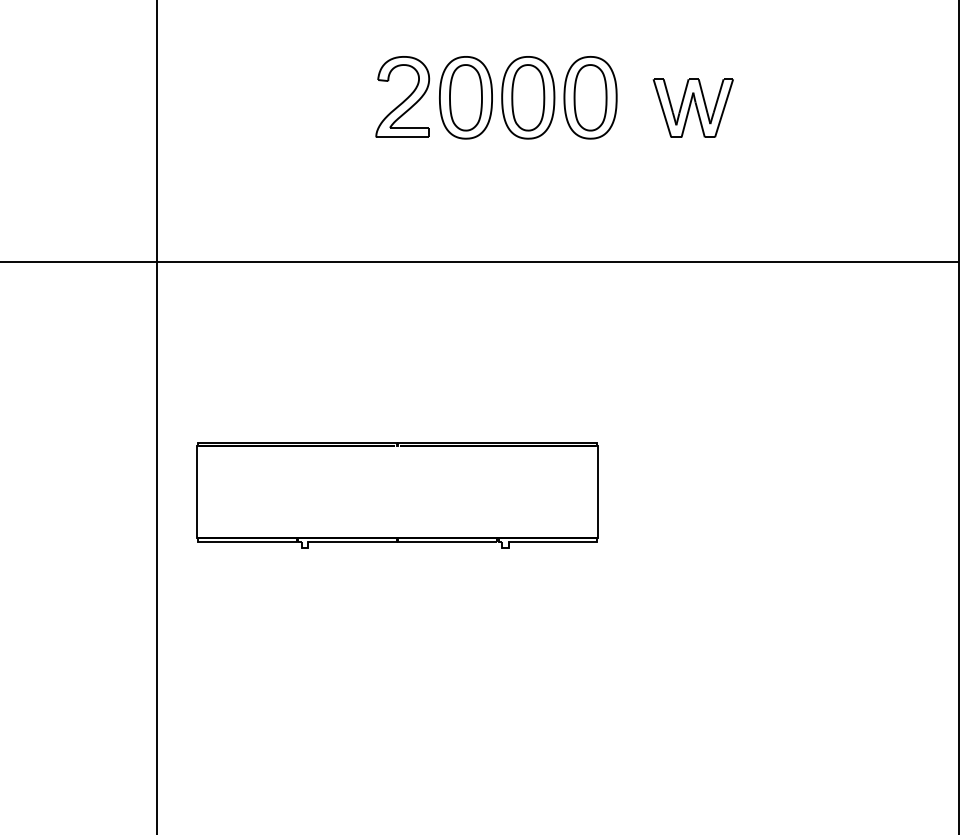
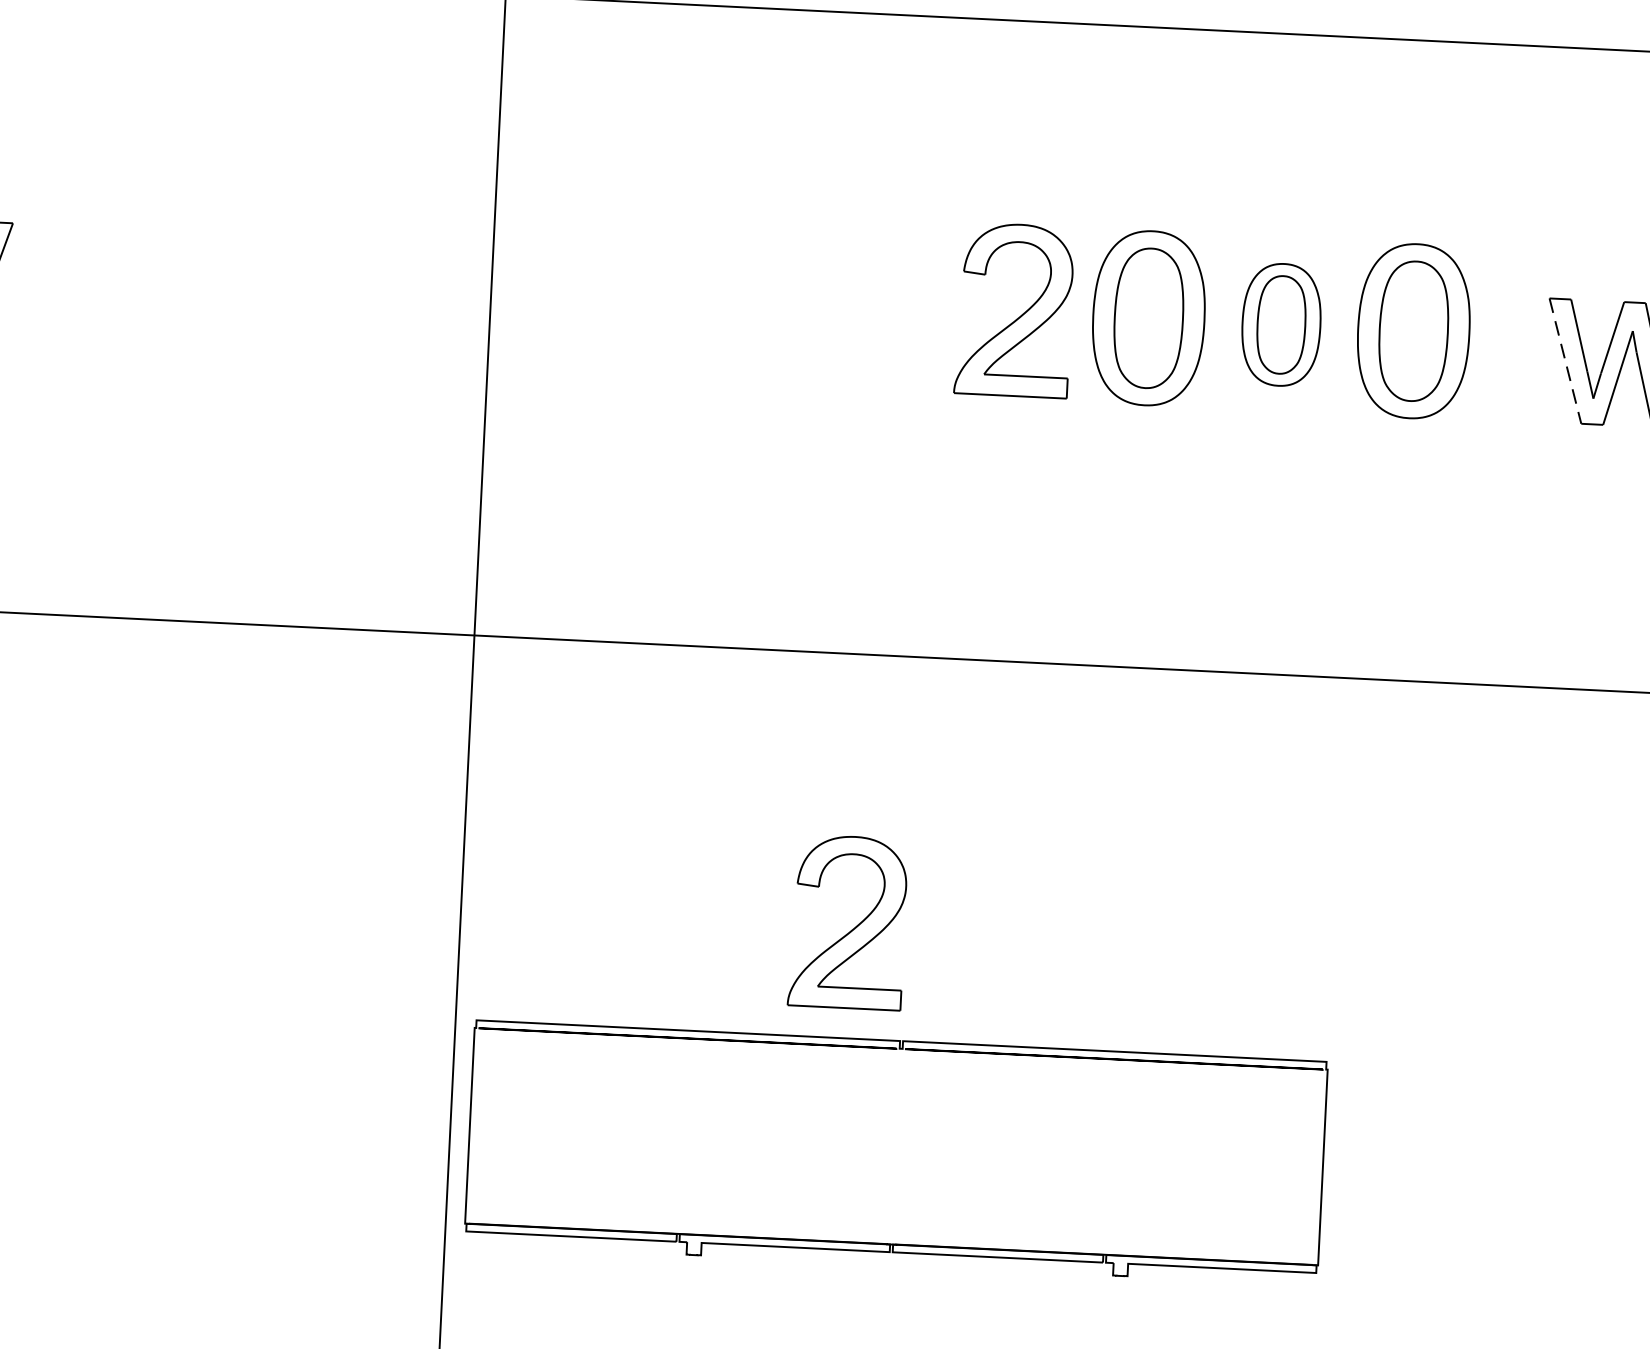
part: (528, 97) -> (1281, 324), size x0.7
line: (662, 108) -> (1565, 361), solid -> dashed
part: (338, 387) -> (847, 921), added
part: (397, 495) -> (895, 1153), moved

